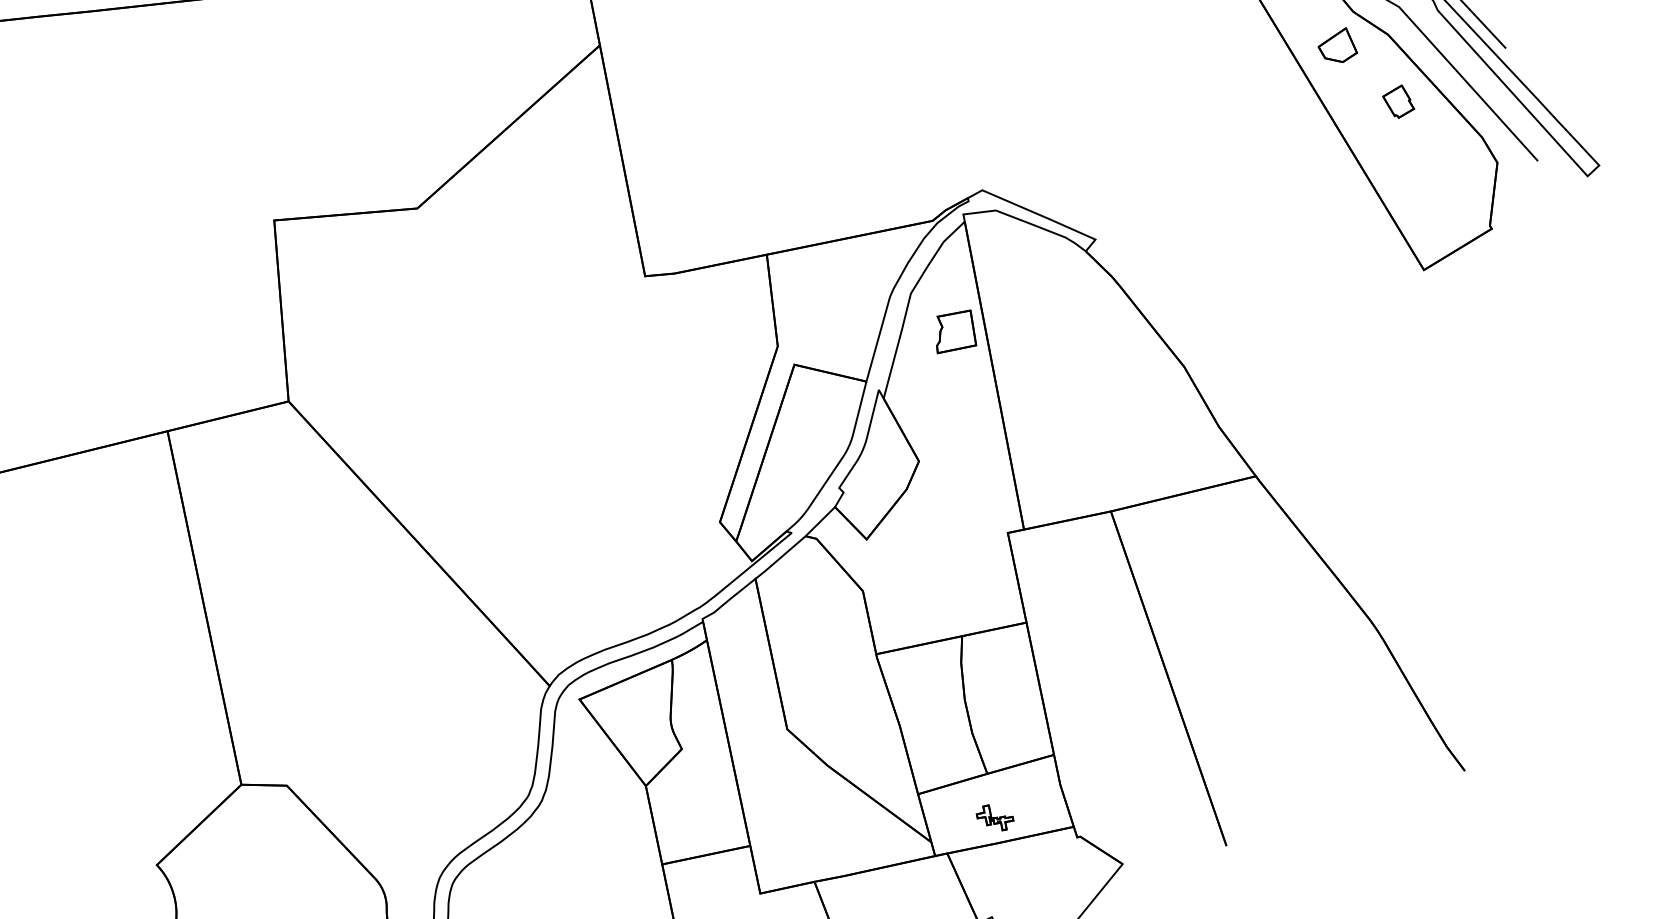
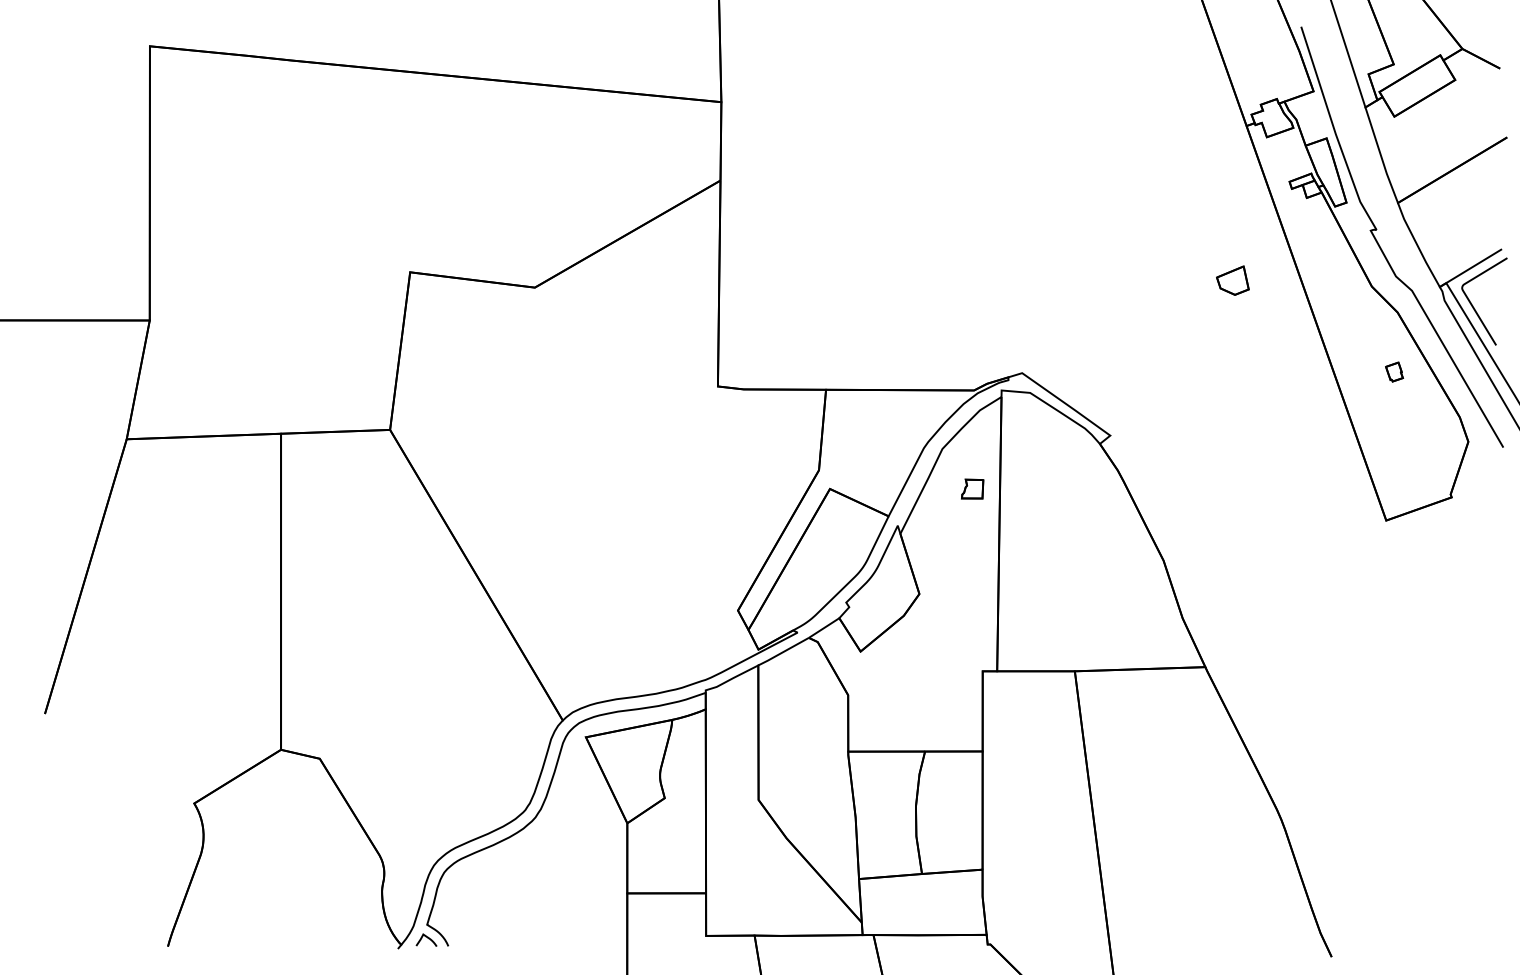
part: (1336, 46) -> (1232, 280), moved
part: (1398, 101) -> (1394, 371), size x0.7
part: (953, 330) -> (972, 488), size x0.6
part: (994, 818) -> (920, 913), removed

